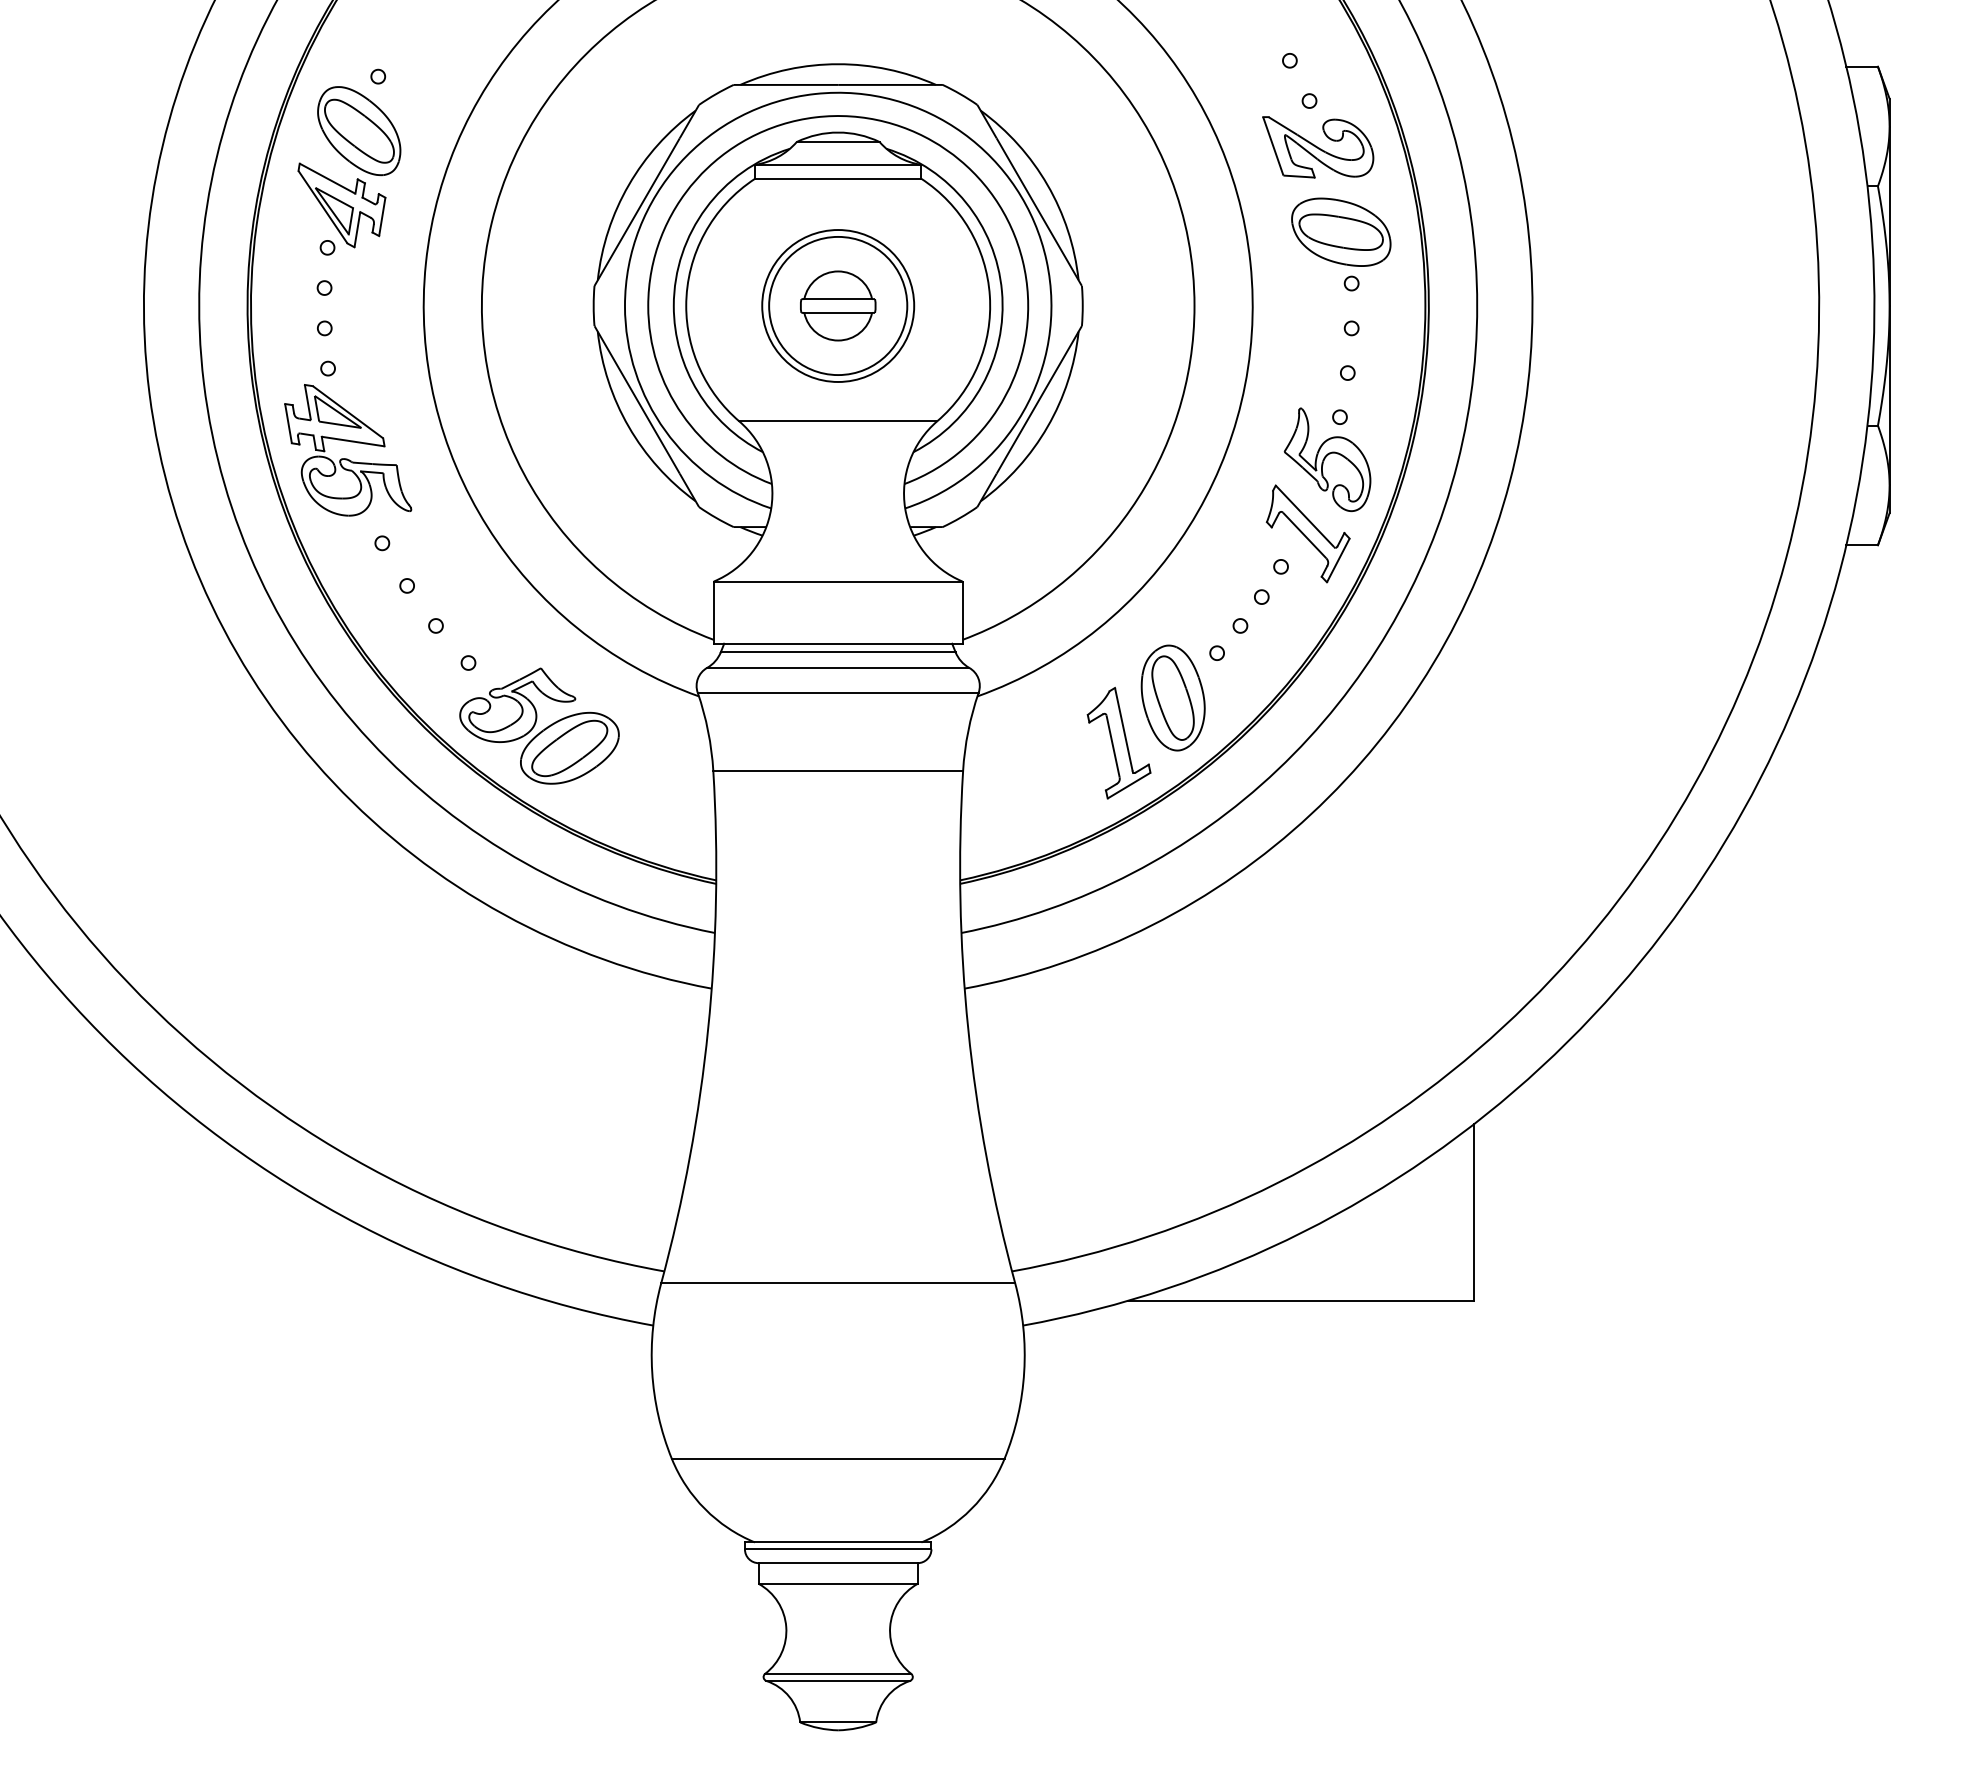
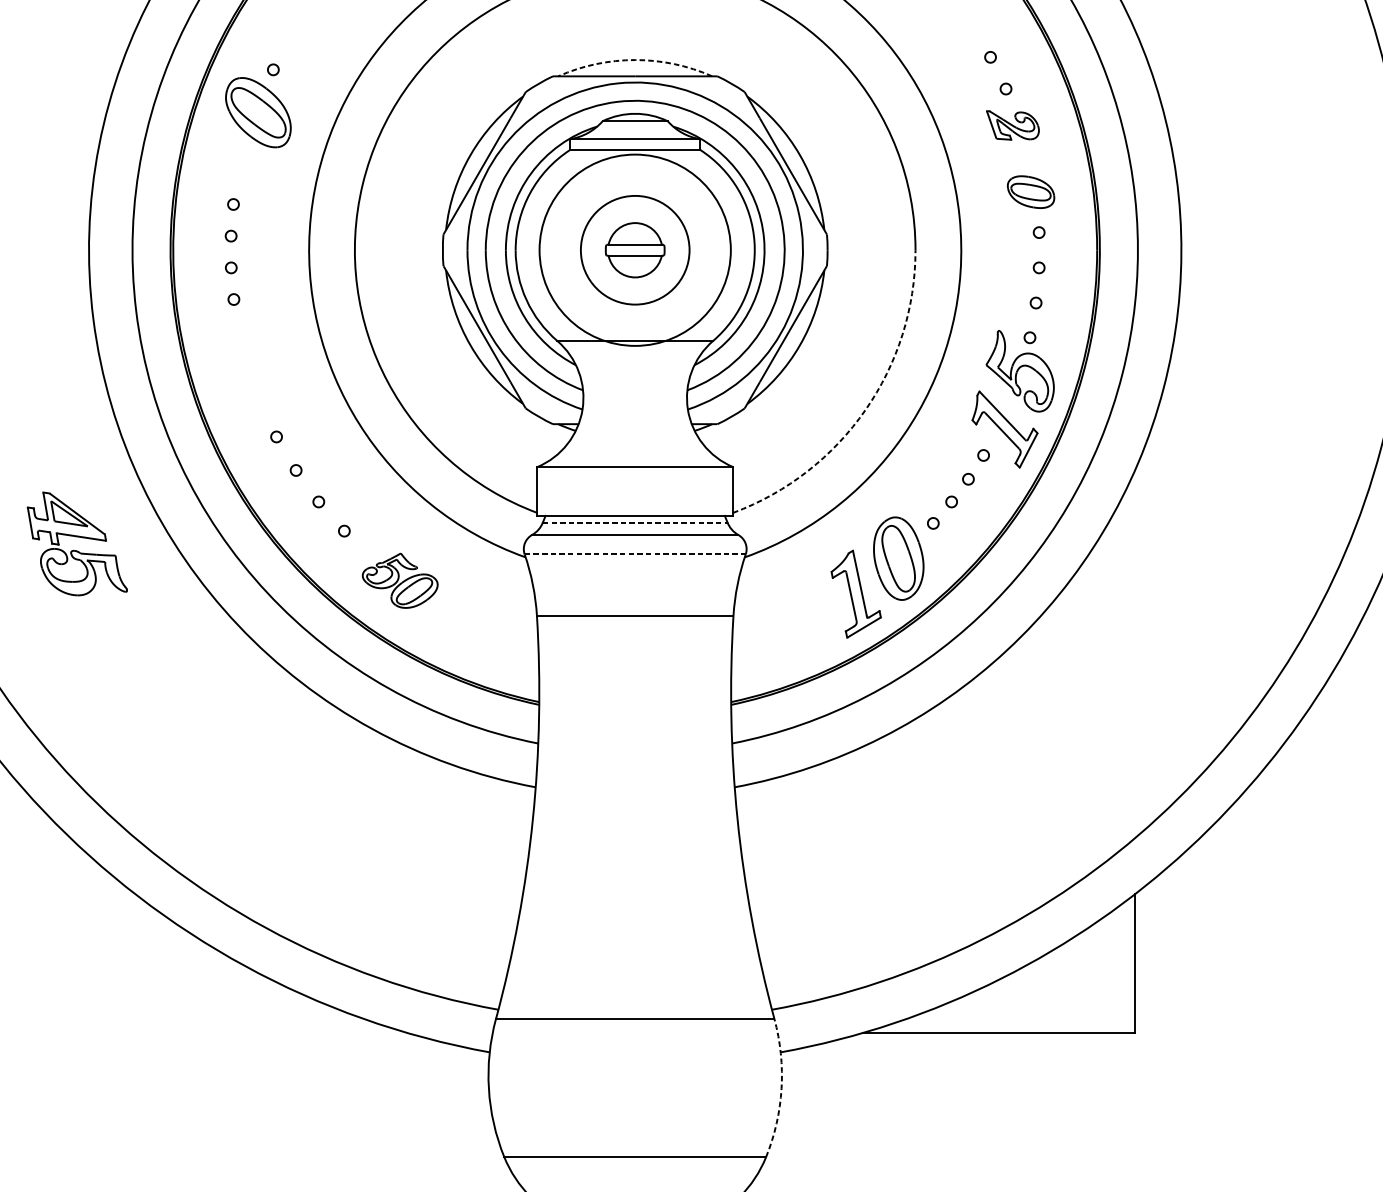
arc: (838, 64) -> (635, 60), solid -> dashed
part: (1318, 147) -> (1013, 125), size x0.6
part: (341, 205) -> (244, 171), removed
part: (1341, 231) -> (1031, 191), size x0.6
circle: (838, 305) -> (635, 249), size x1.6
part: (347, 458) -> (76, 550), moved
arc: (1130, 509) -> (865, 410), solid -> dashed
line: (838, 652) -> (635, 522), solid -> dashed
line: (838, 692) -> (635, 554), solid -> dashed
part: (539, 725) -> (400, 580), size x0.6
arc: (1024, 1371) -> (781, 1088), solid -> dashed

